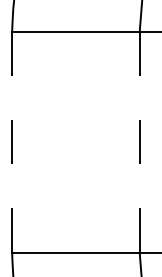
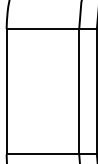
line: (11, 141) -> (6, 91), dashed -> solid
line: (140, 141) -> (79, 91), dashed -> solid

